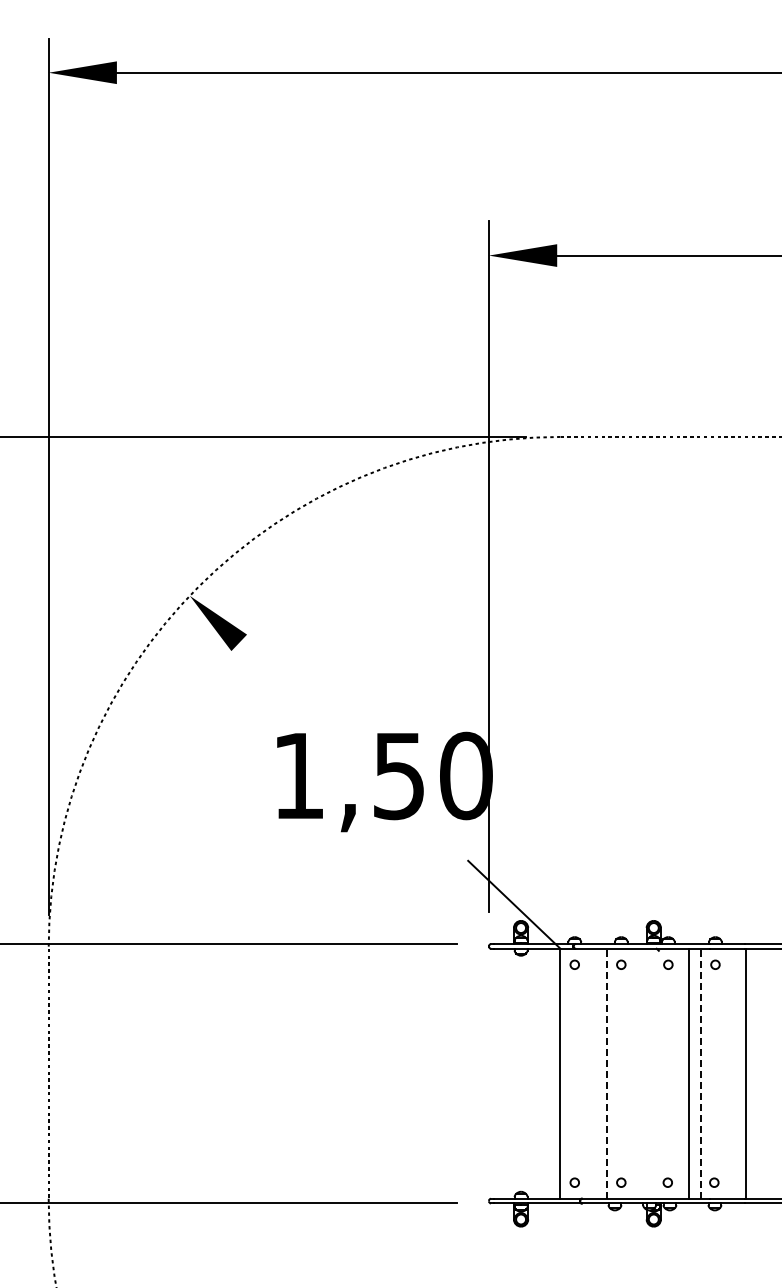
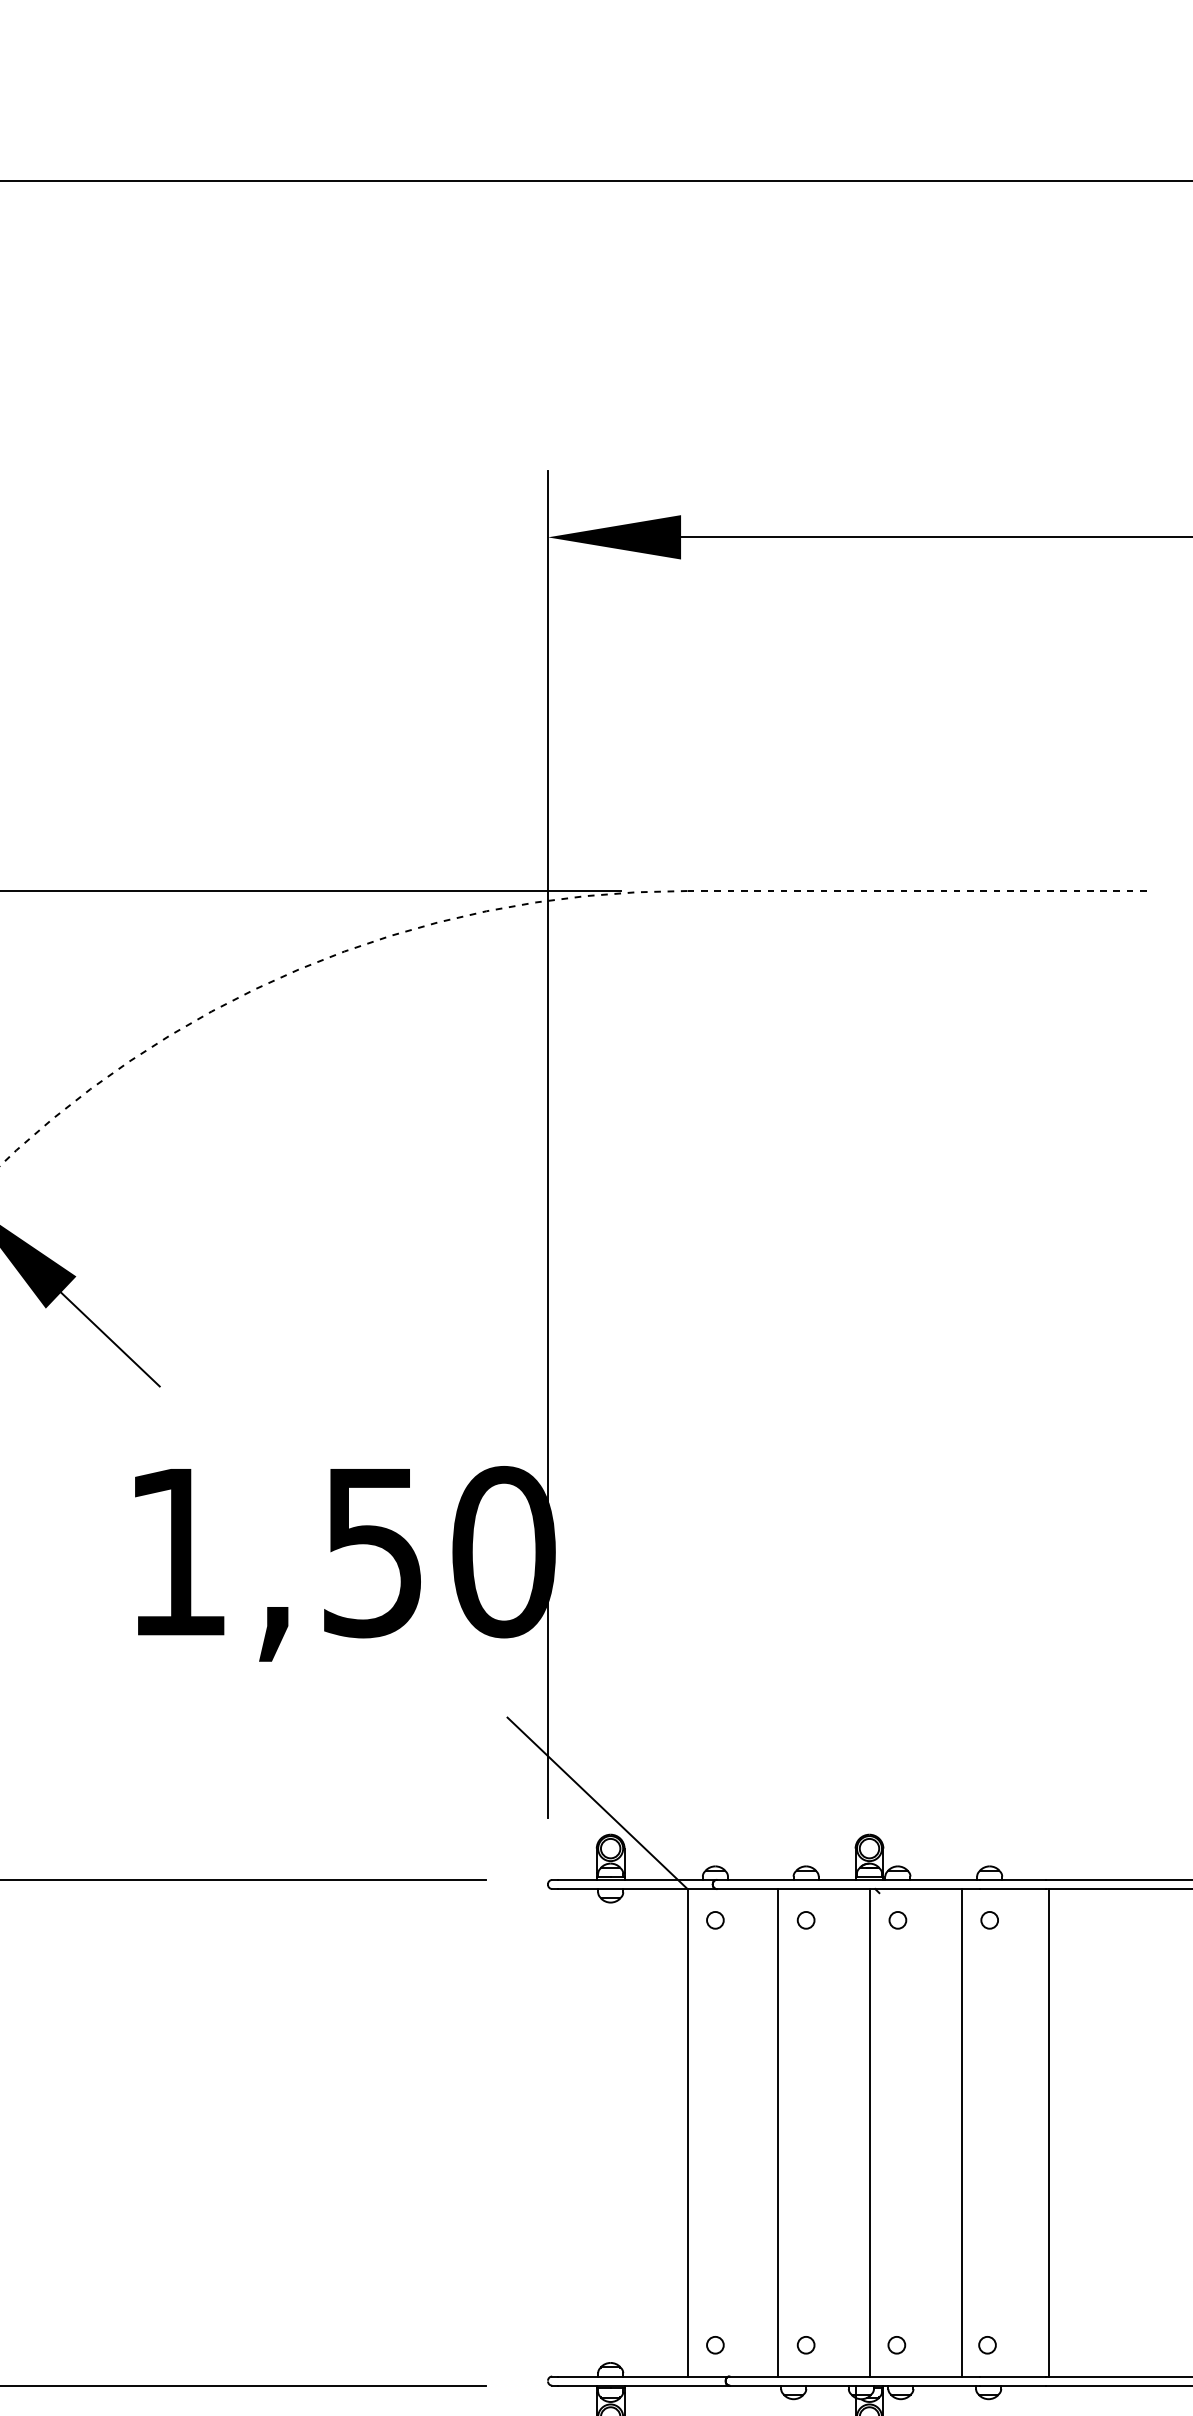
line: (264, 666) -> (110, 1338), added
line: (607, 1073) -> (779, 2132), dashed -> solid
line: (689, 1073) -> (870, 2132), moved
line: (701, 1073) -> (962, 2132), dashed -> solid

